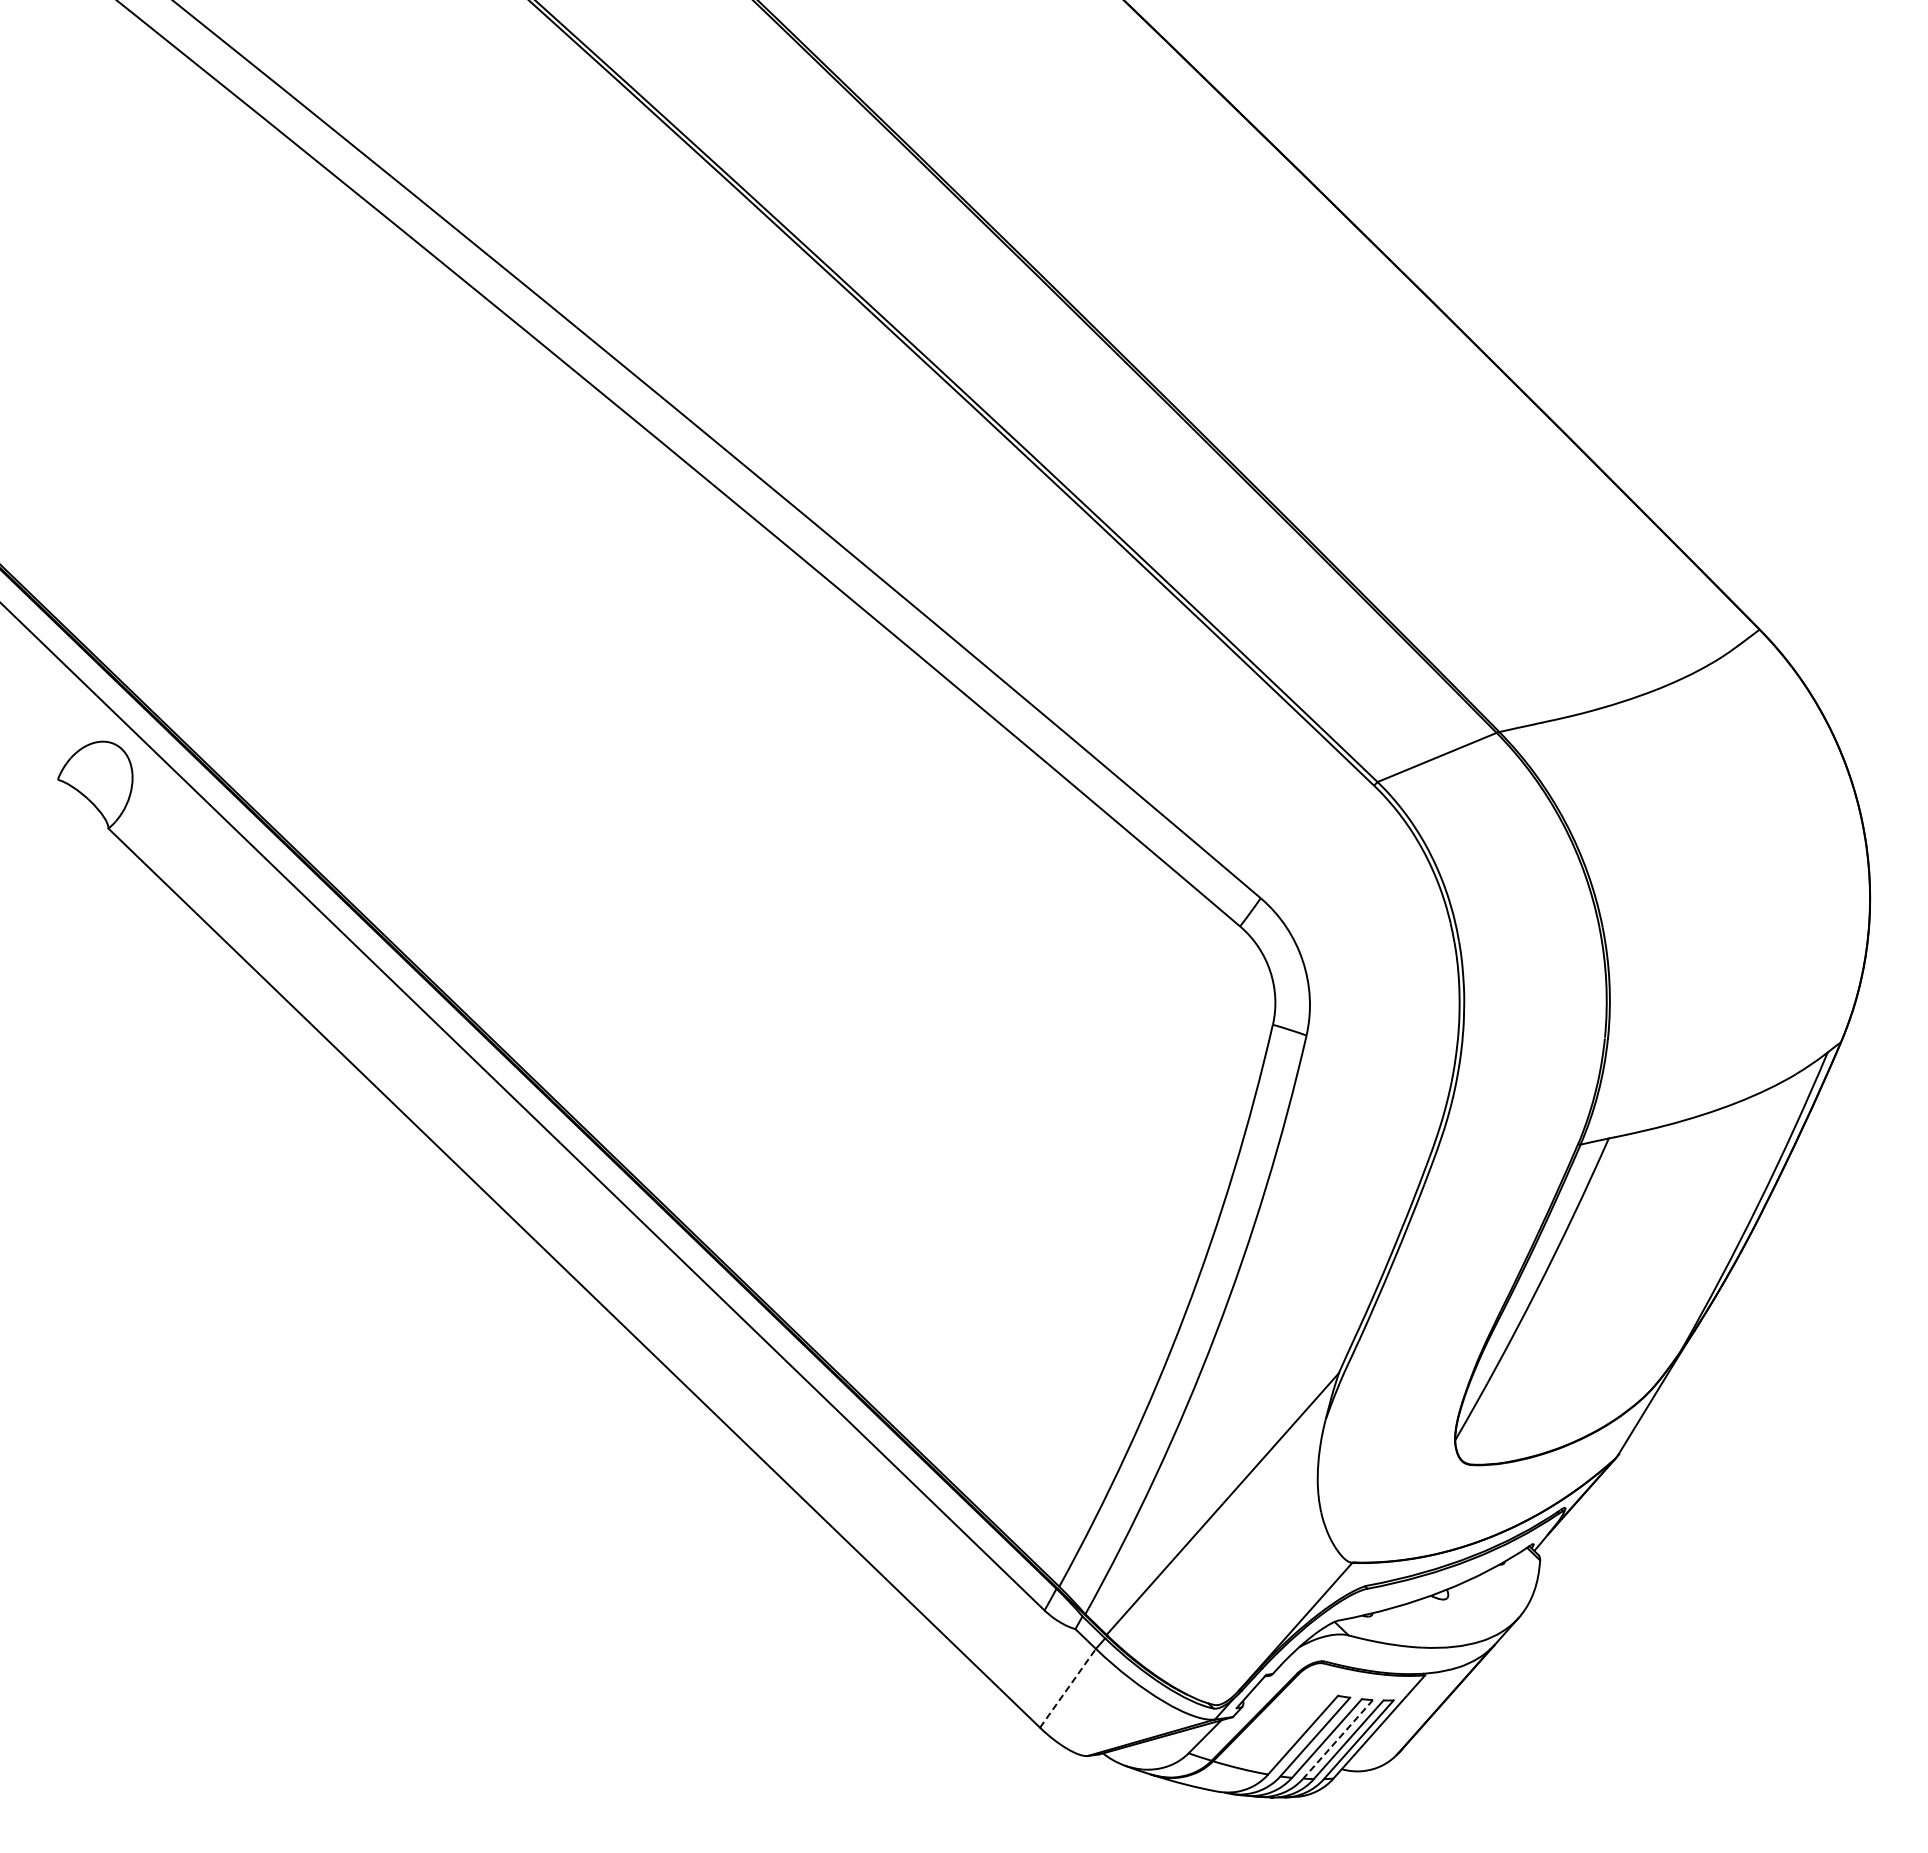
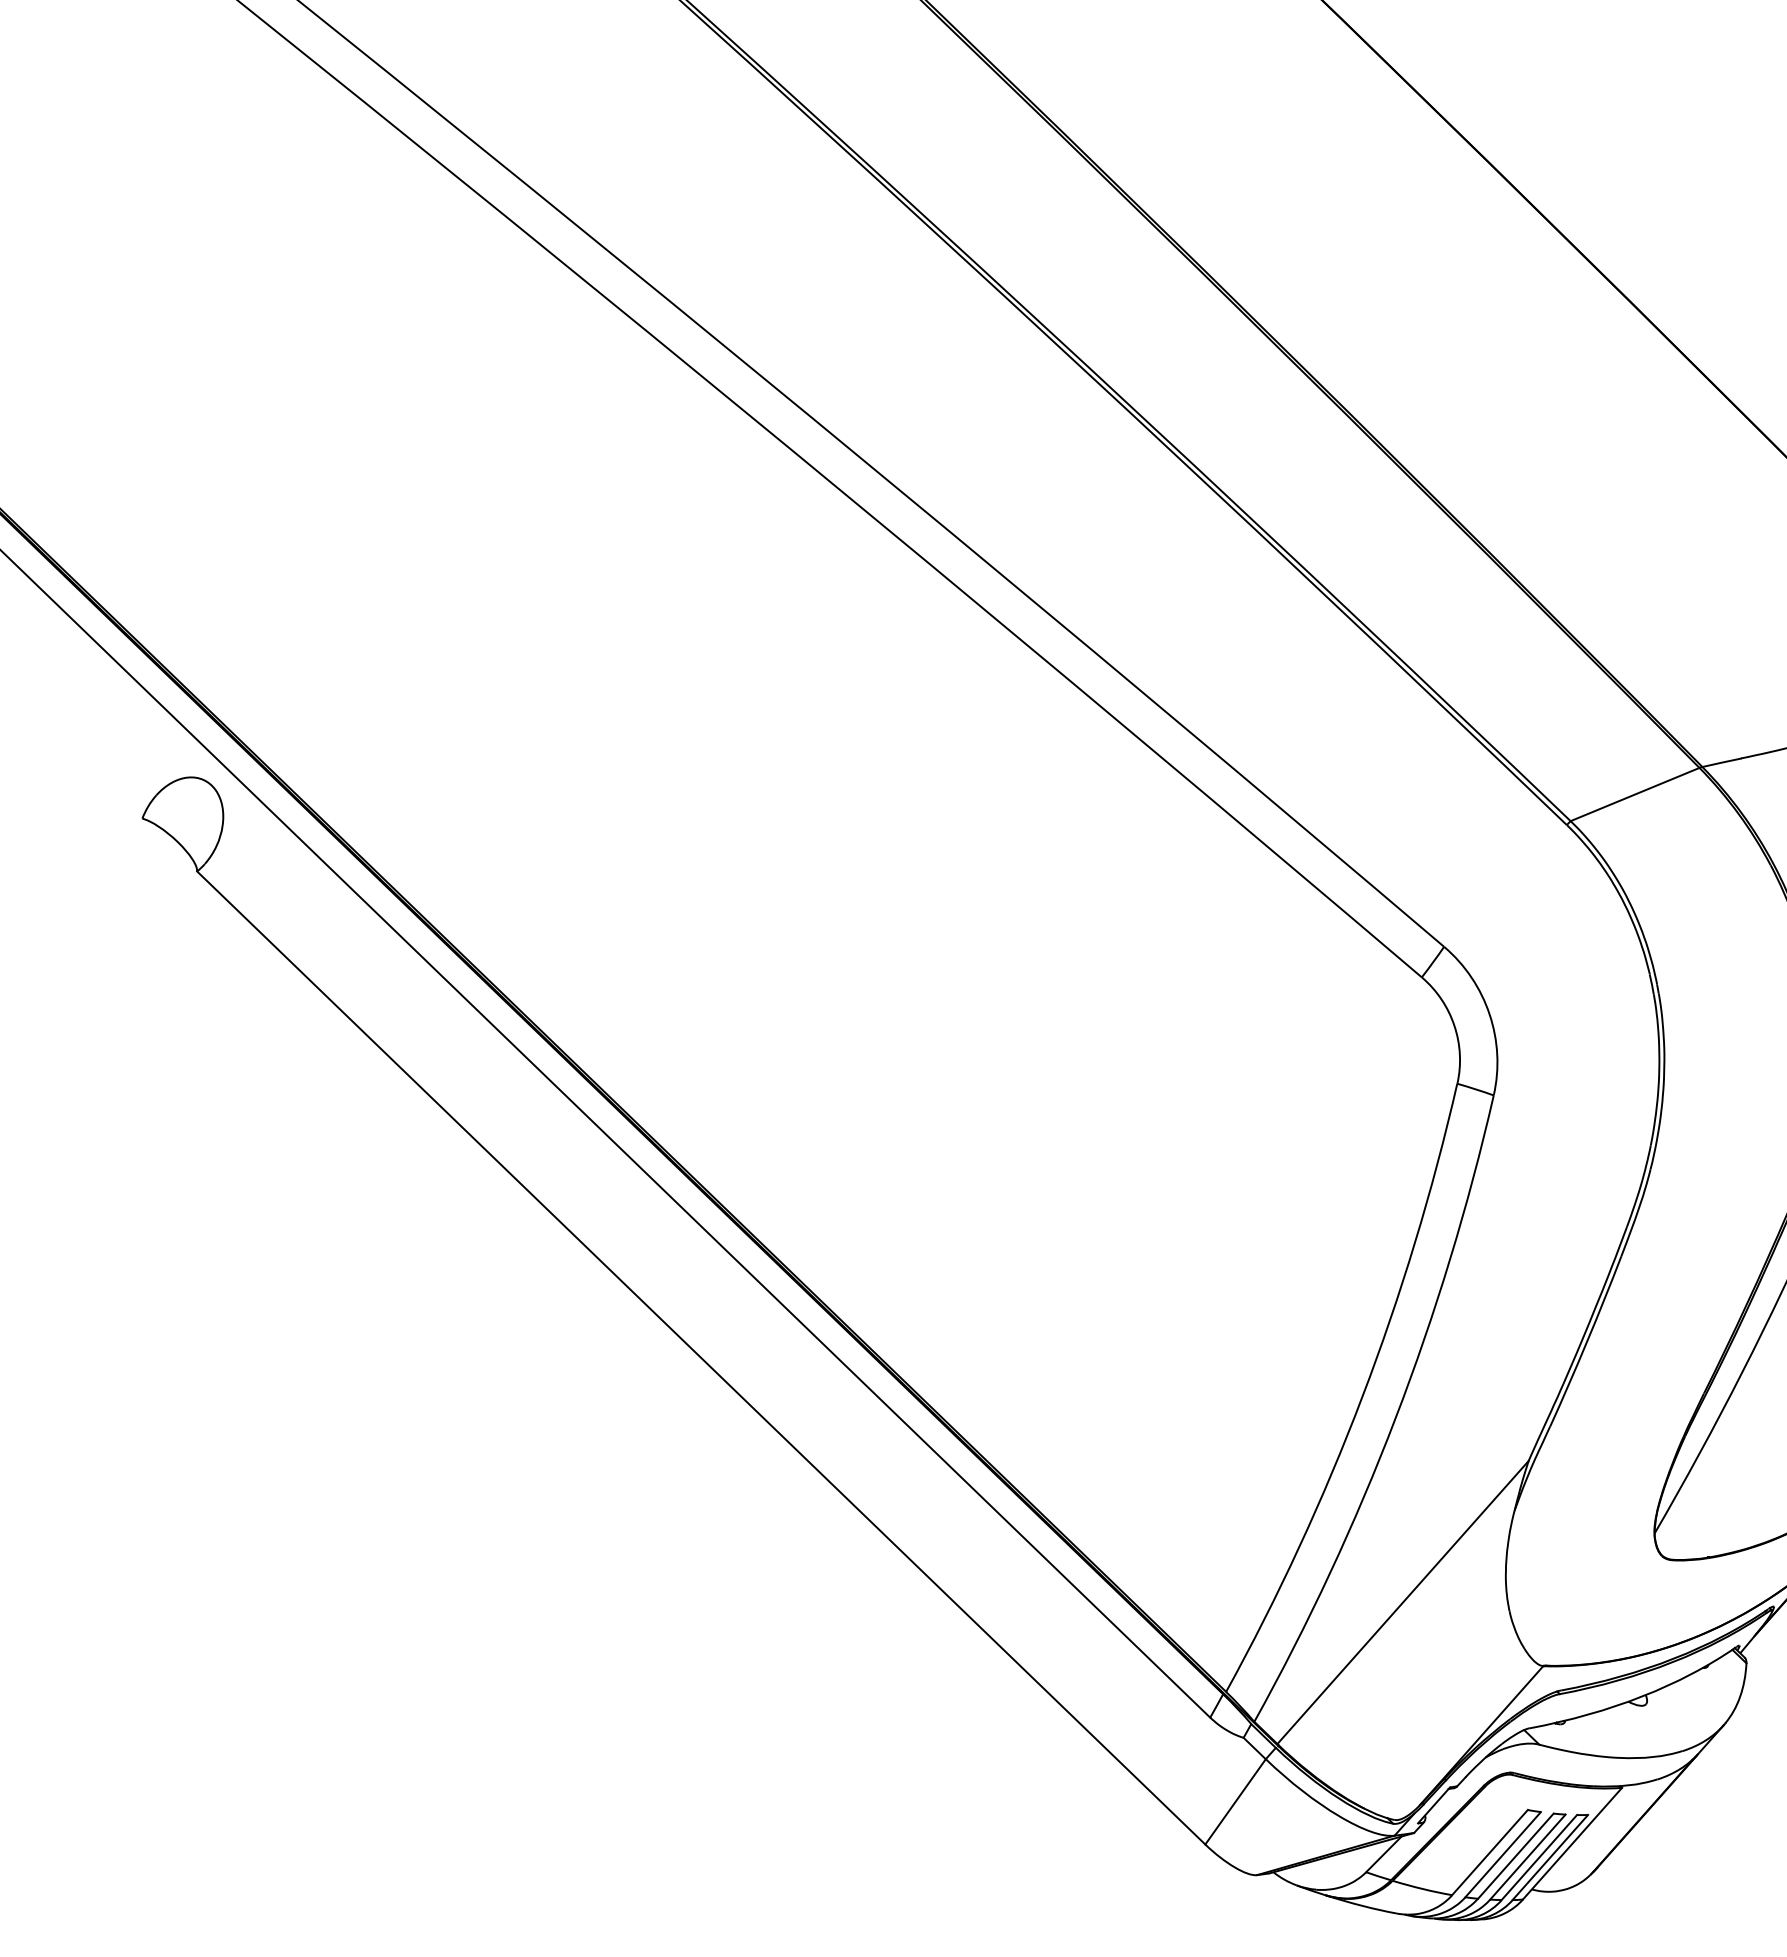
line: (1068, 1687) -> (1236, 1800), dashed -> solid
line: (1338, 1739) -> (1528, 1857), dashed -> solid

